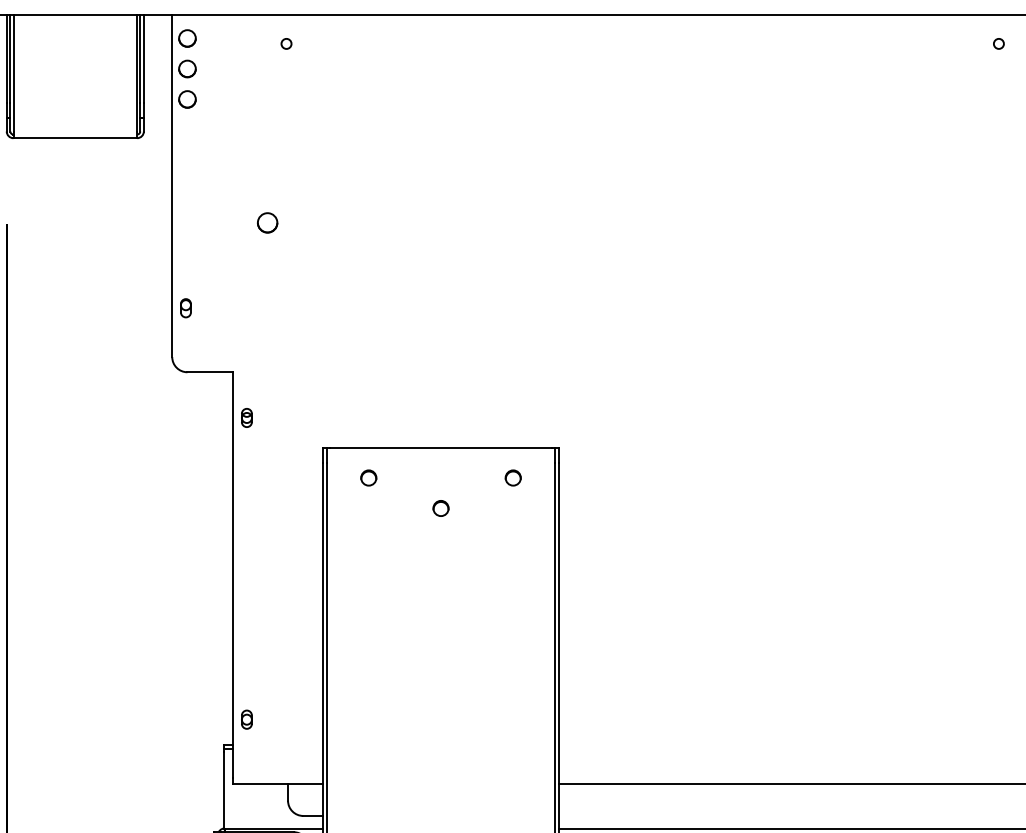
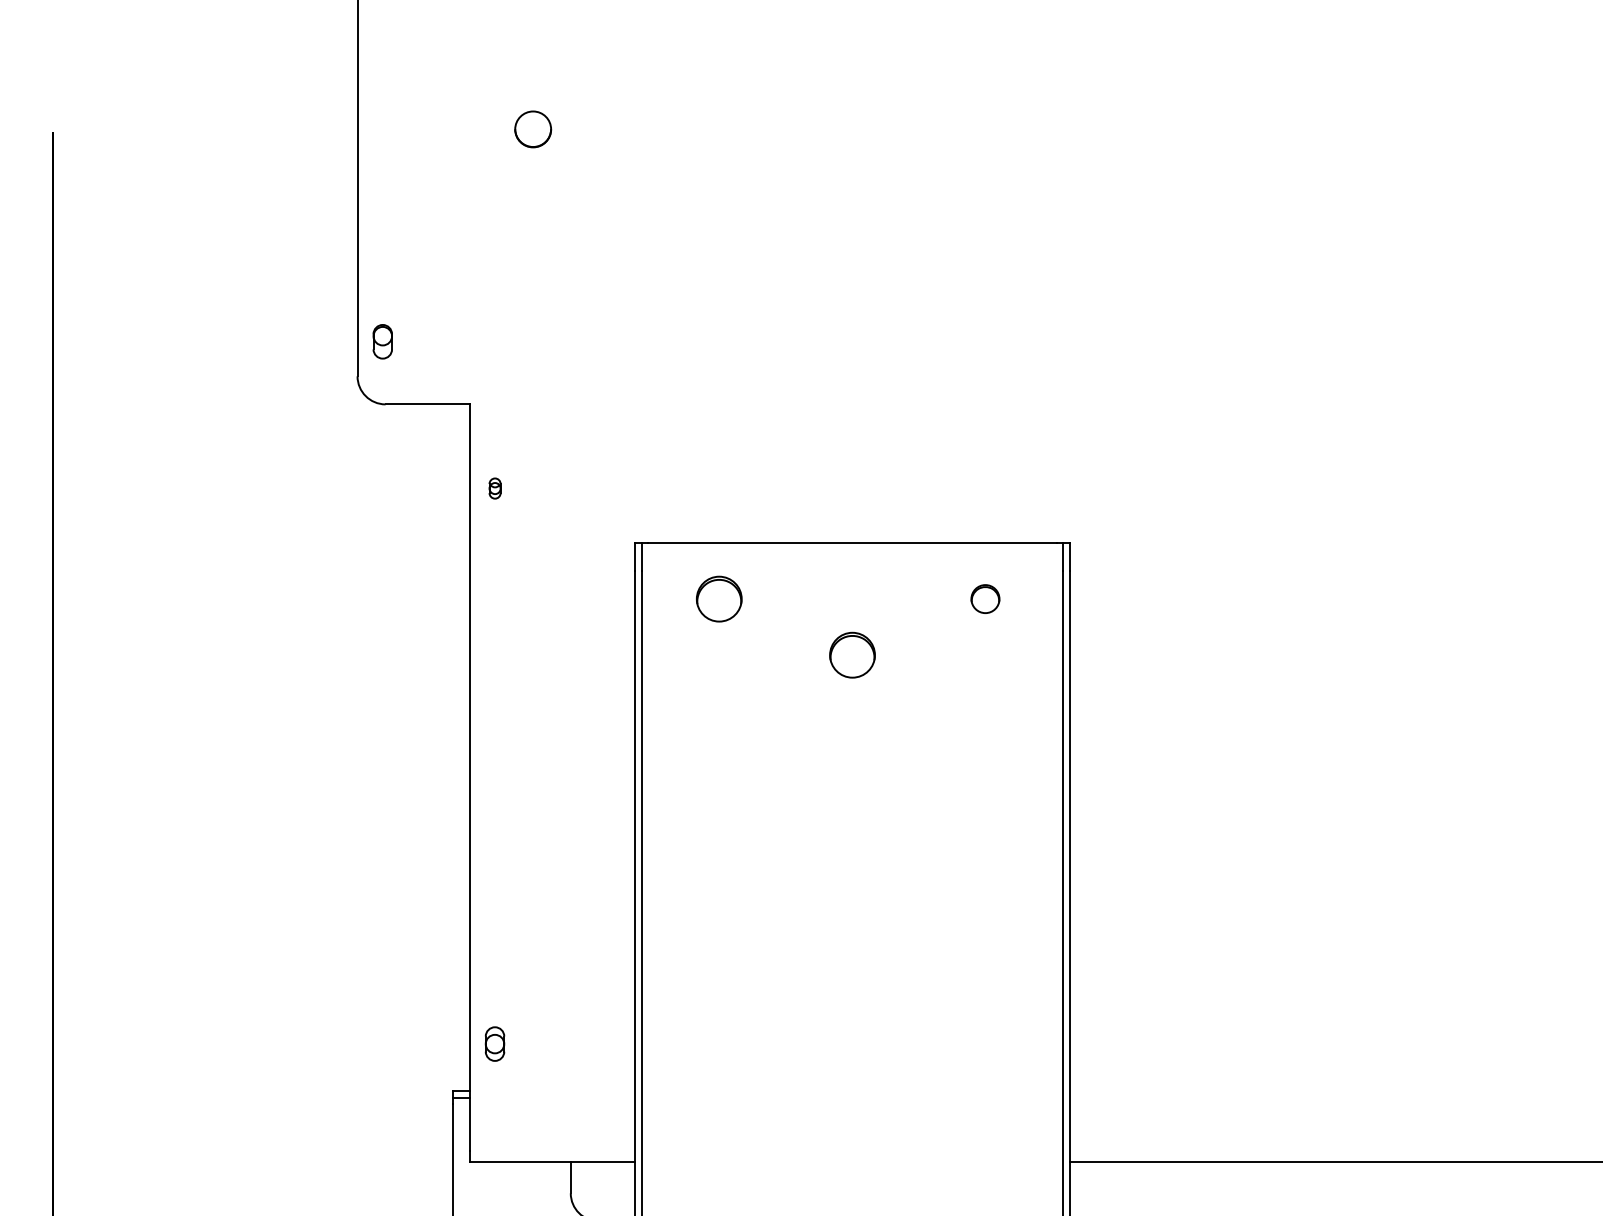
part: (185, 308) -> (381, 342), moved
part: (246, 417) -> (494, 487), size x0.6
circle: (368, 477) -> (718, 598), size x1.6
circle: (440, 508) -> (851, 655), size x1.6

